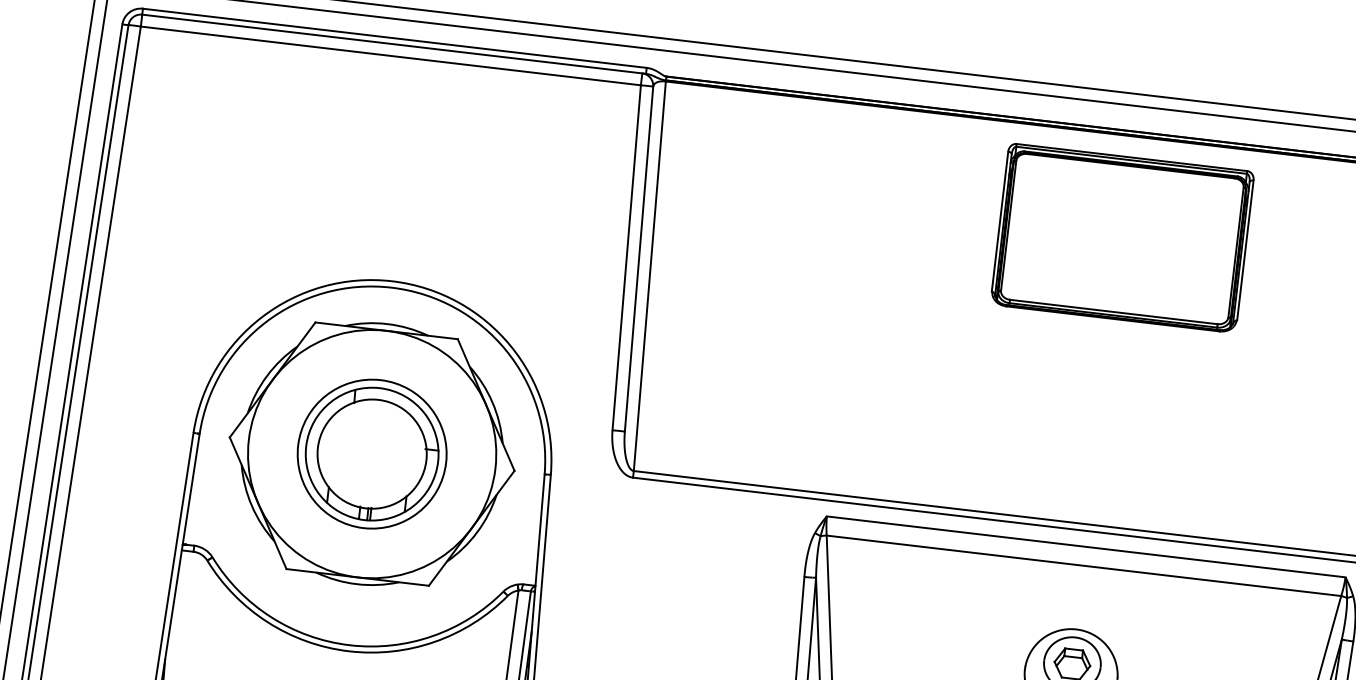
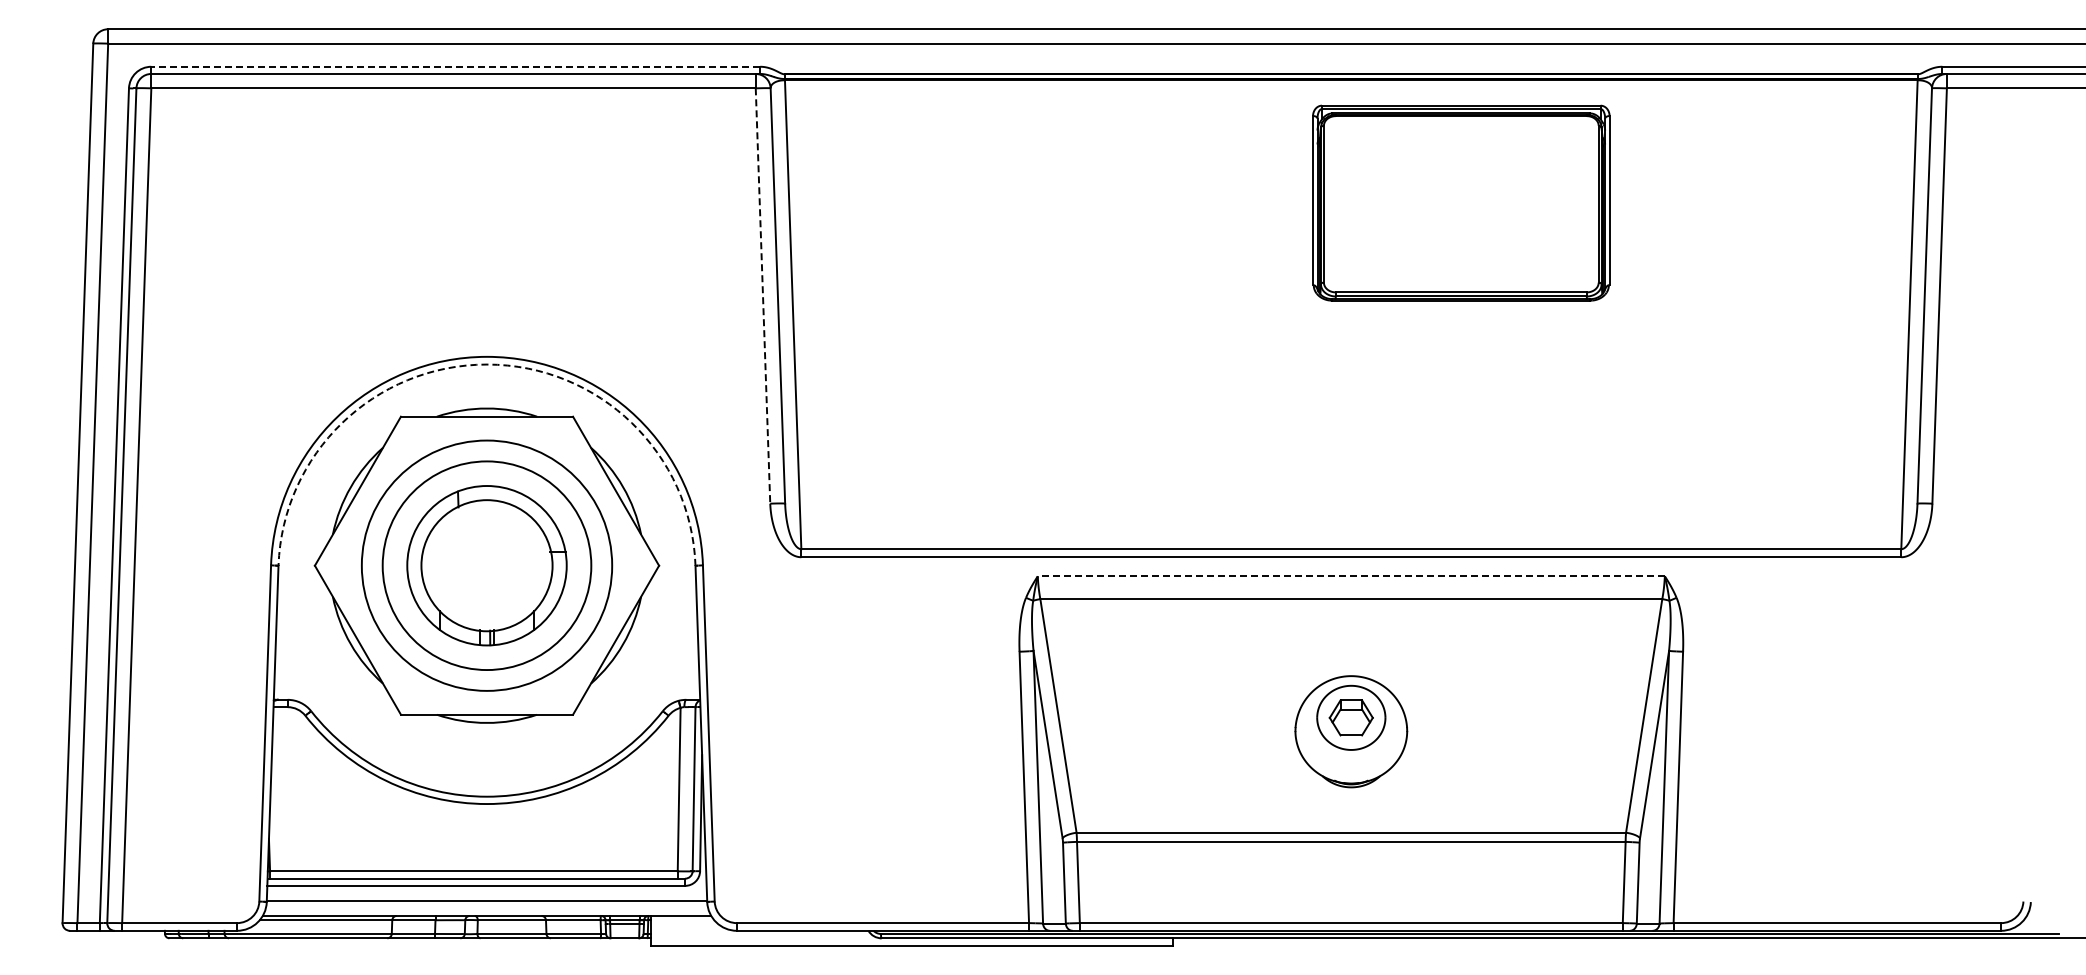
line: (394, 38) -> (455, 66), solid -> dashed
part: (1122, 237) -> (1461, 202), moved
line: (627, 258) -> (763, 296), solid -> dashed
arc: (392, 287) -> (487, 364), solid -> dashed
circle: (371, 453) -> (486, 565), size x1.4
circle: (372, 453) -> (487, 565), size x0.7
line: (1086, 547) -> (1351, 576), solid -> dashed

